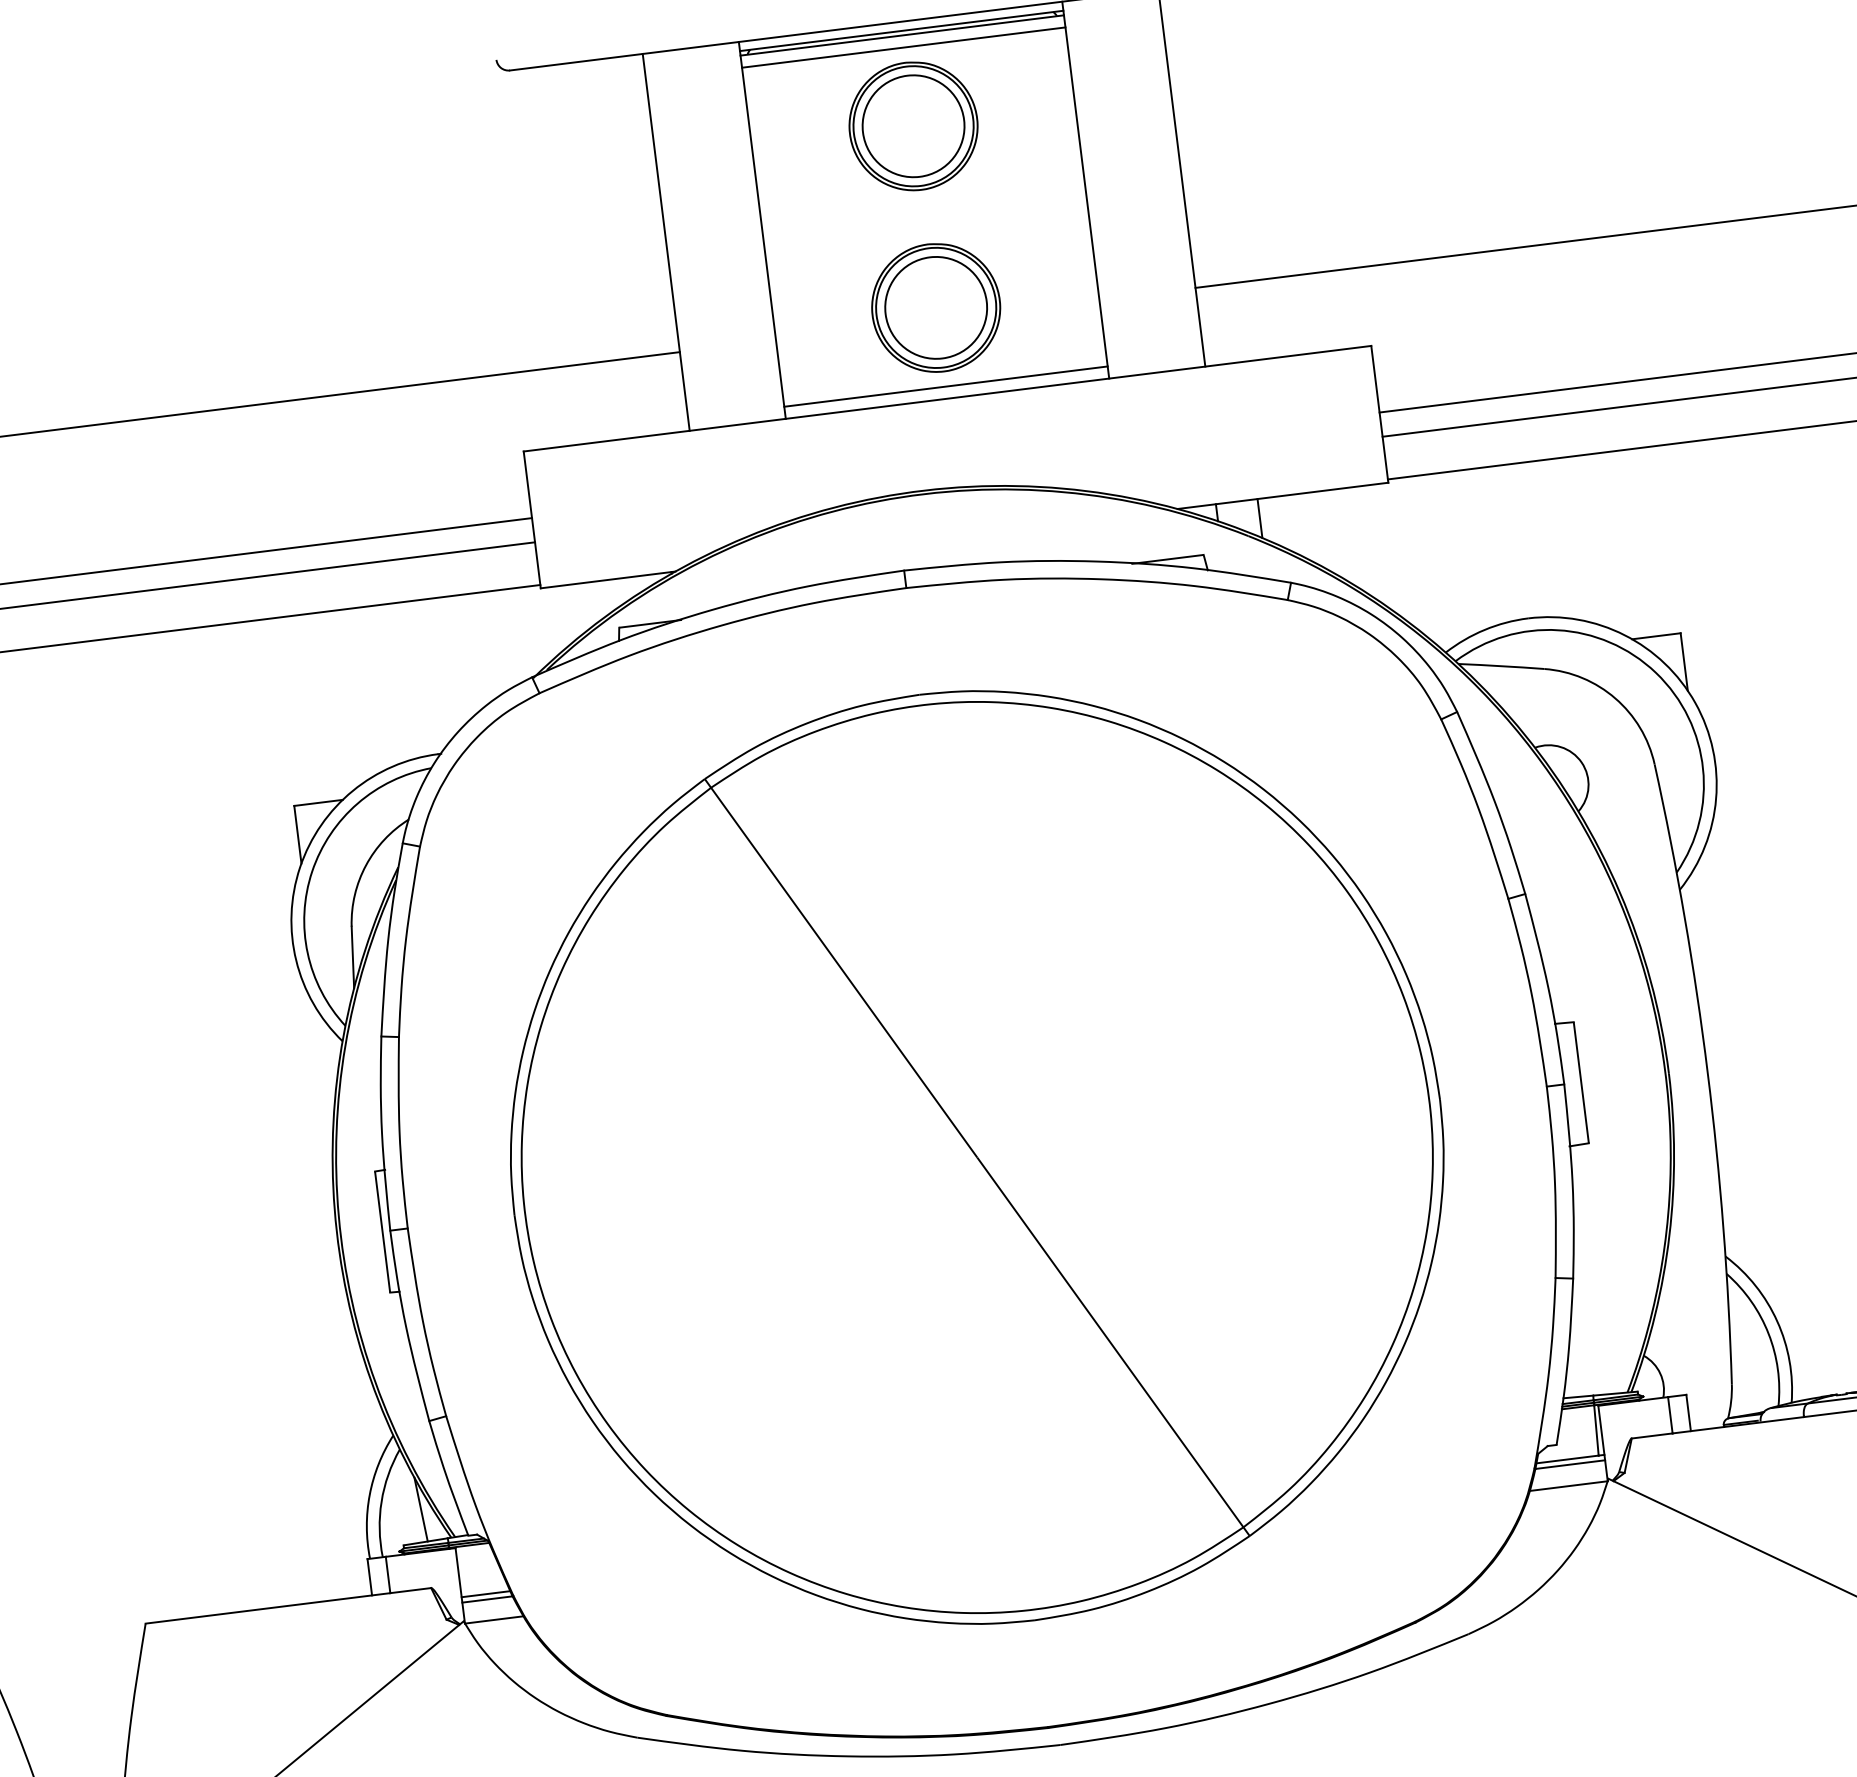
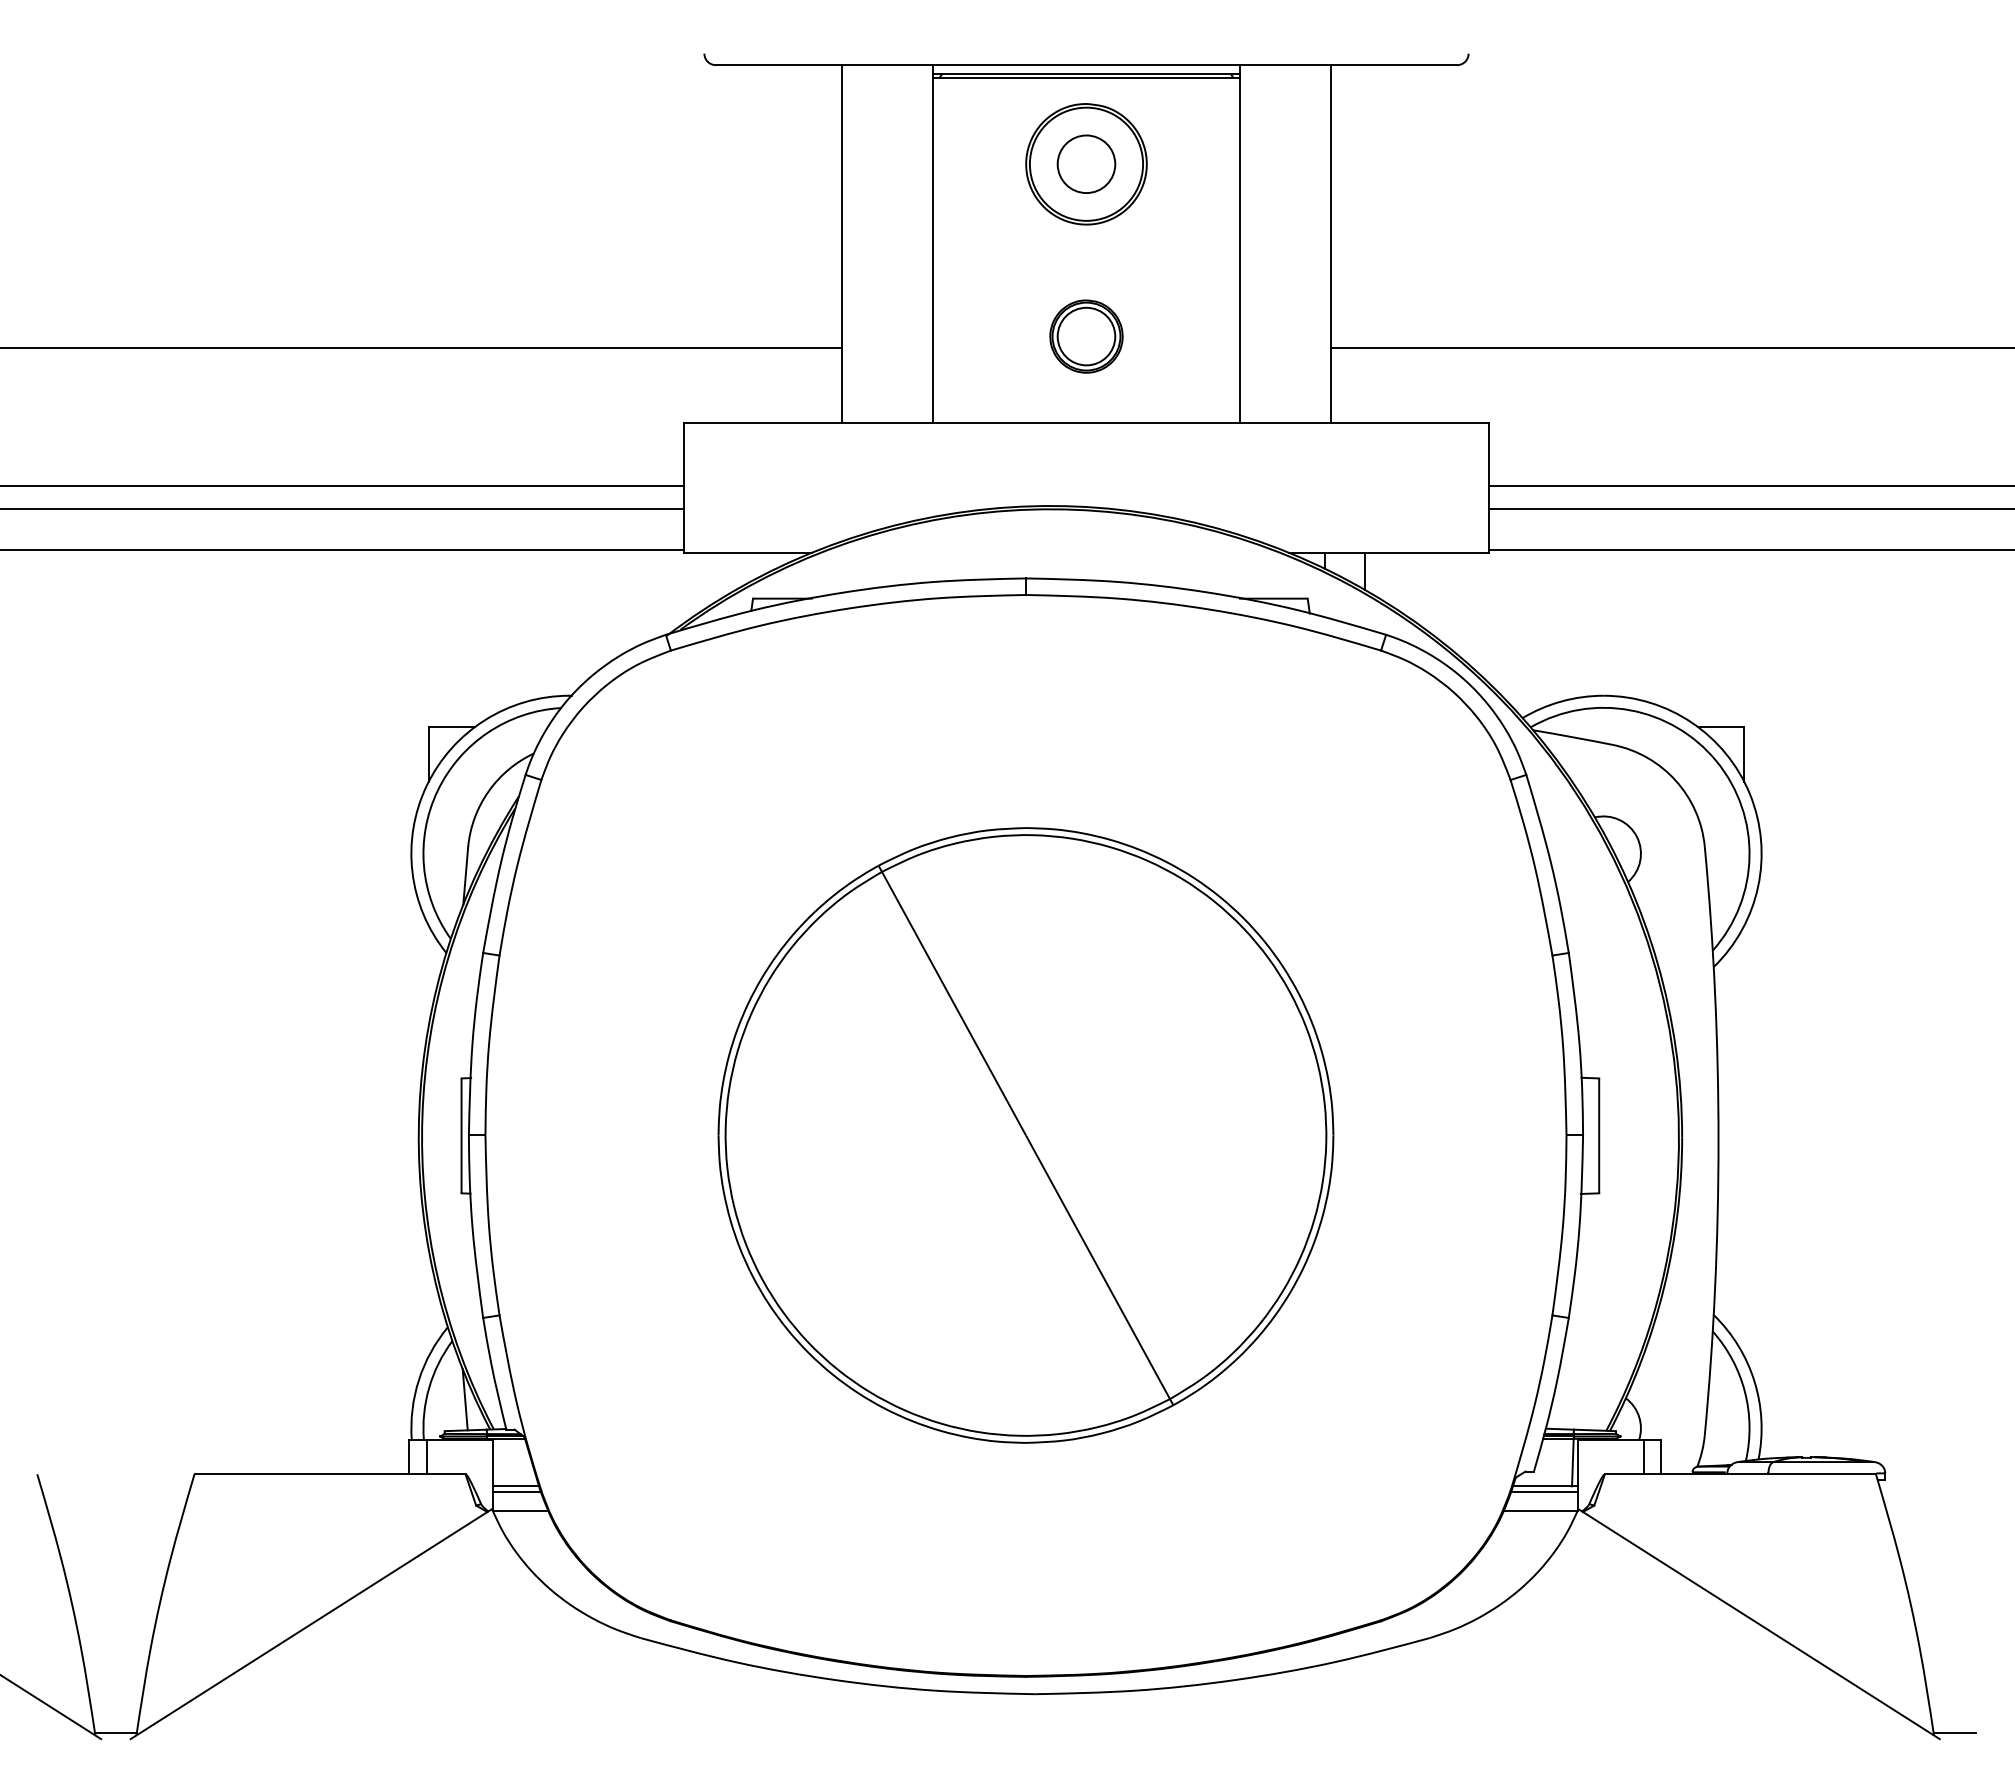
line: (903, 47) -> (1086, 89), removed
circle: (913, 126) -> (1086, 164), size x0.6
part: (936, 307) -> (1086, 336), size x0.6
line: (946, 386) -> (1086, 411), removed
part: (976, 1157) -> (1025, 1135), size x0.7

